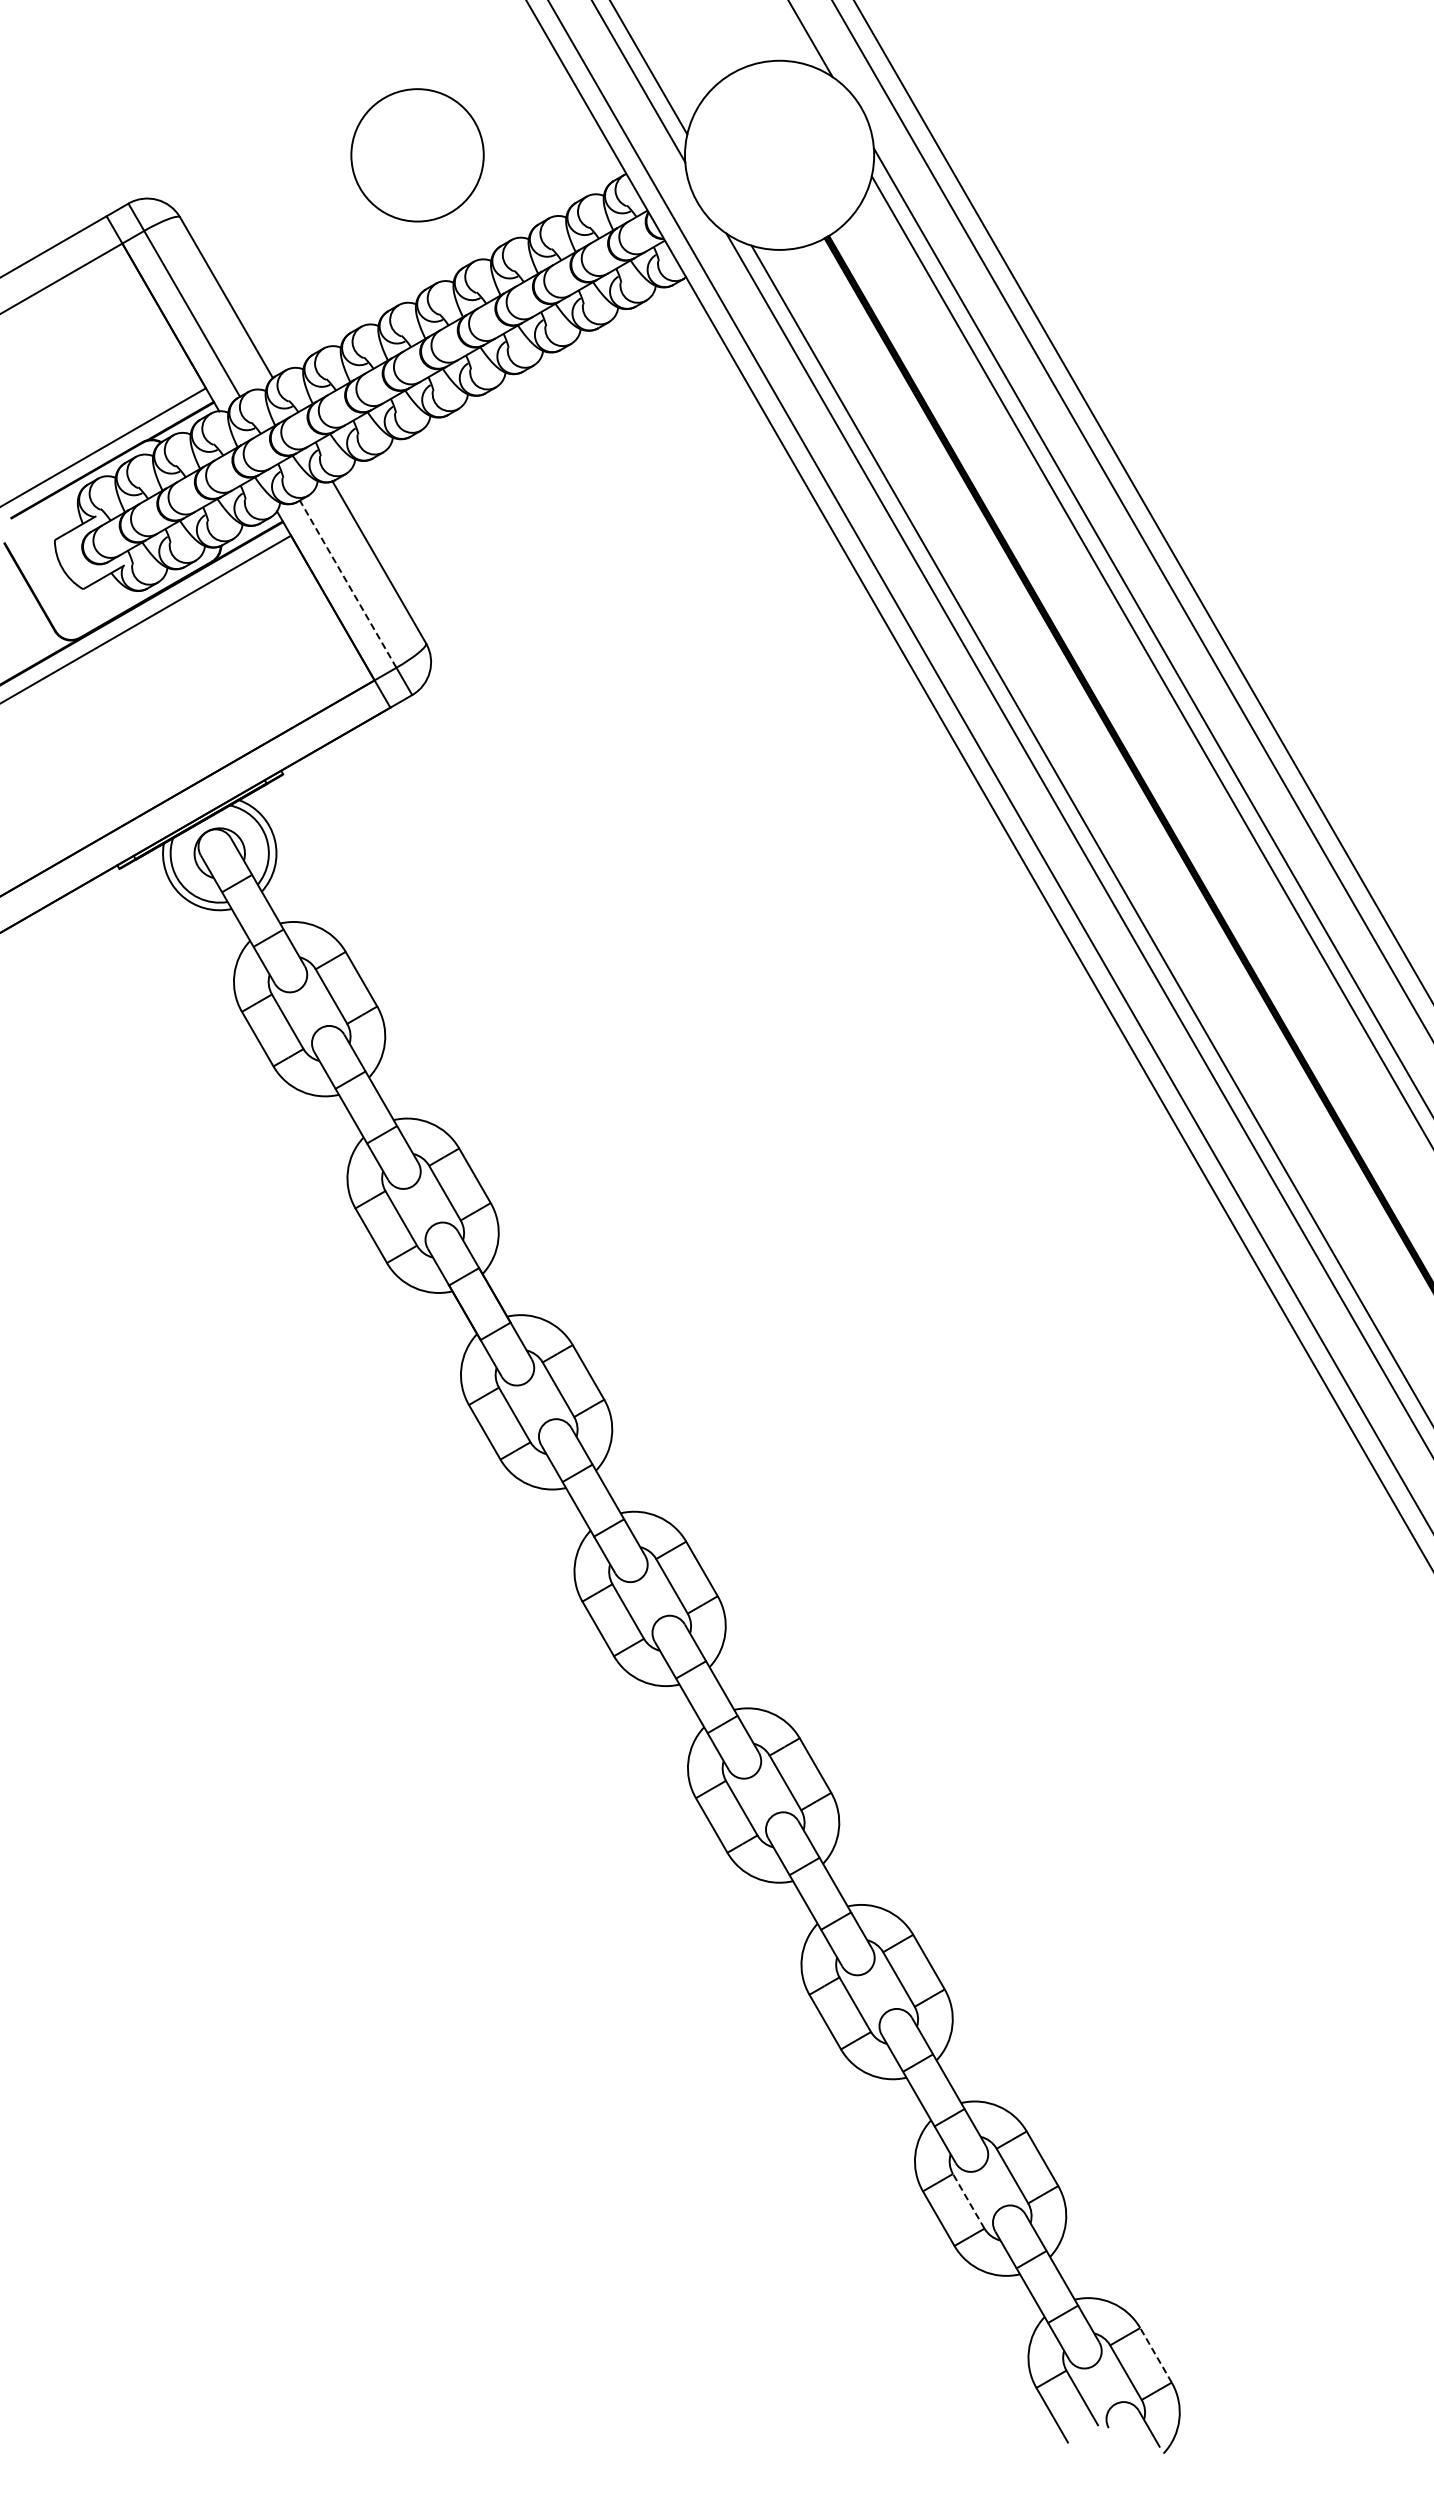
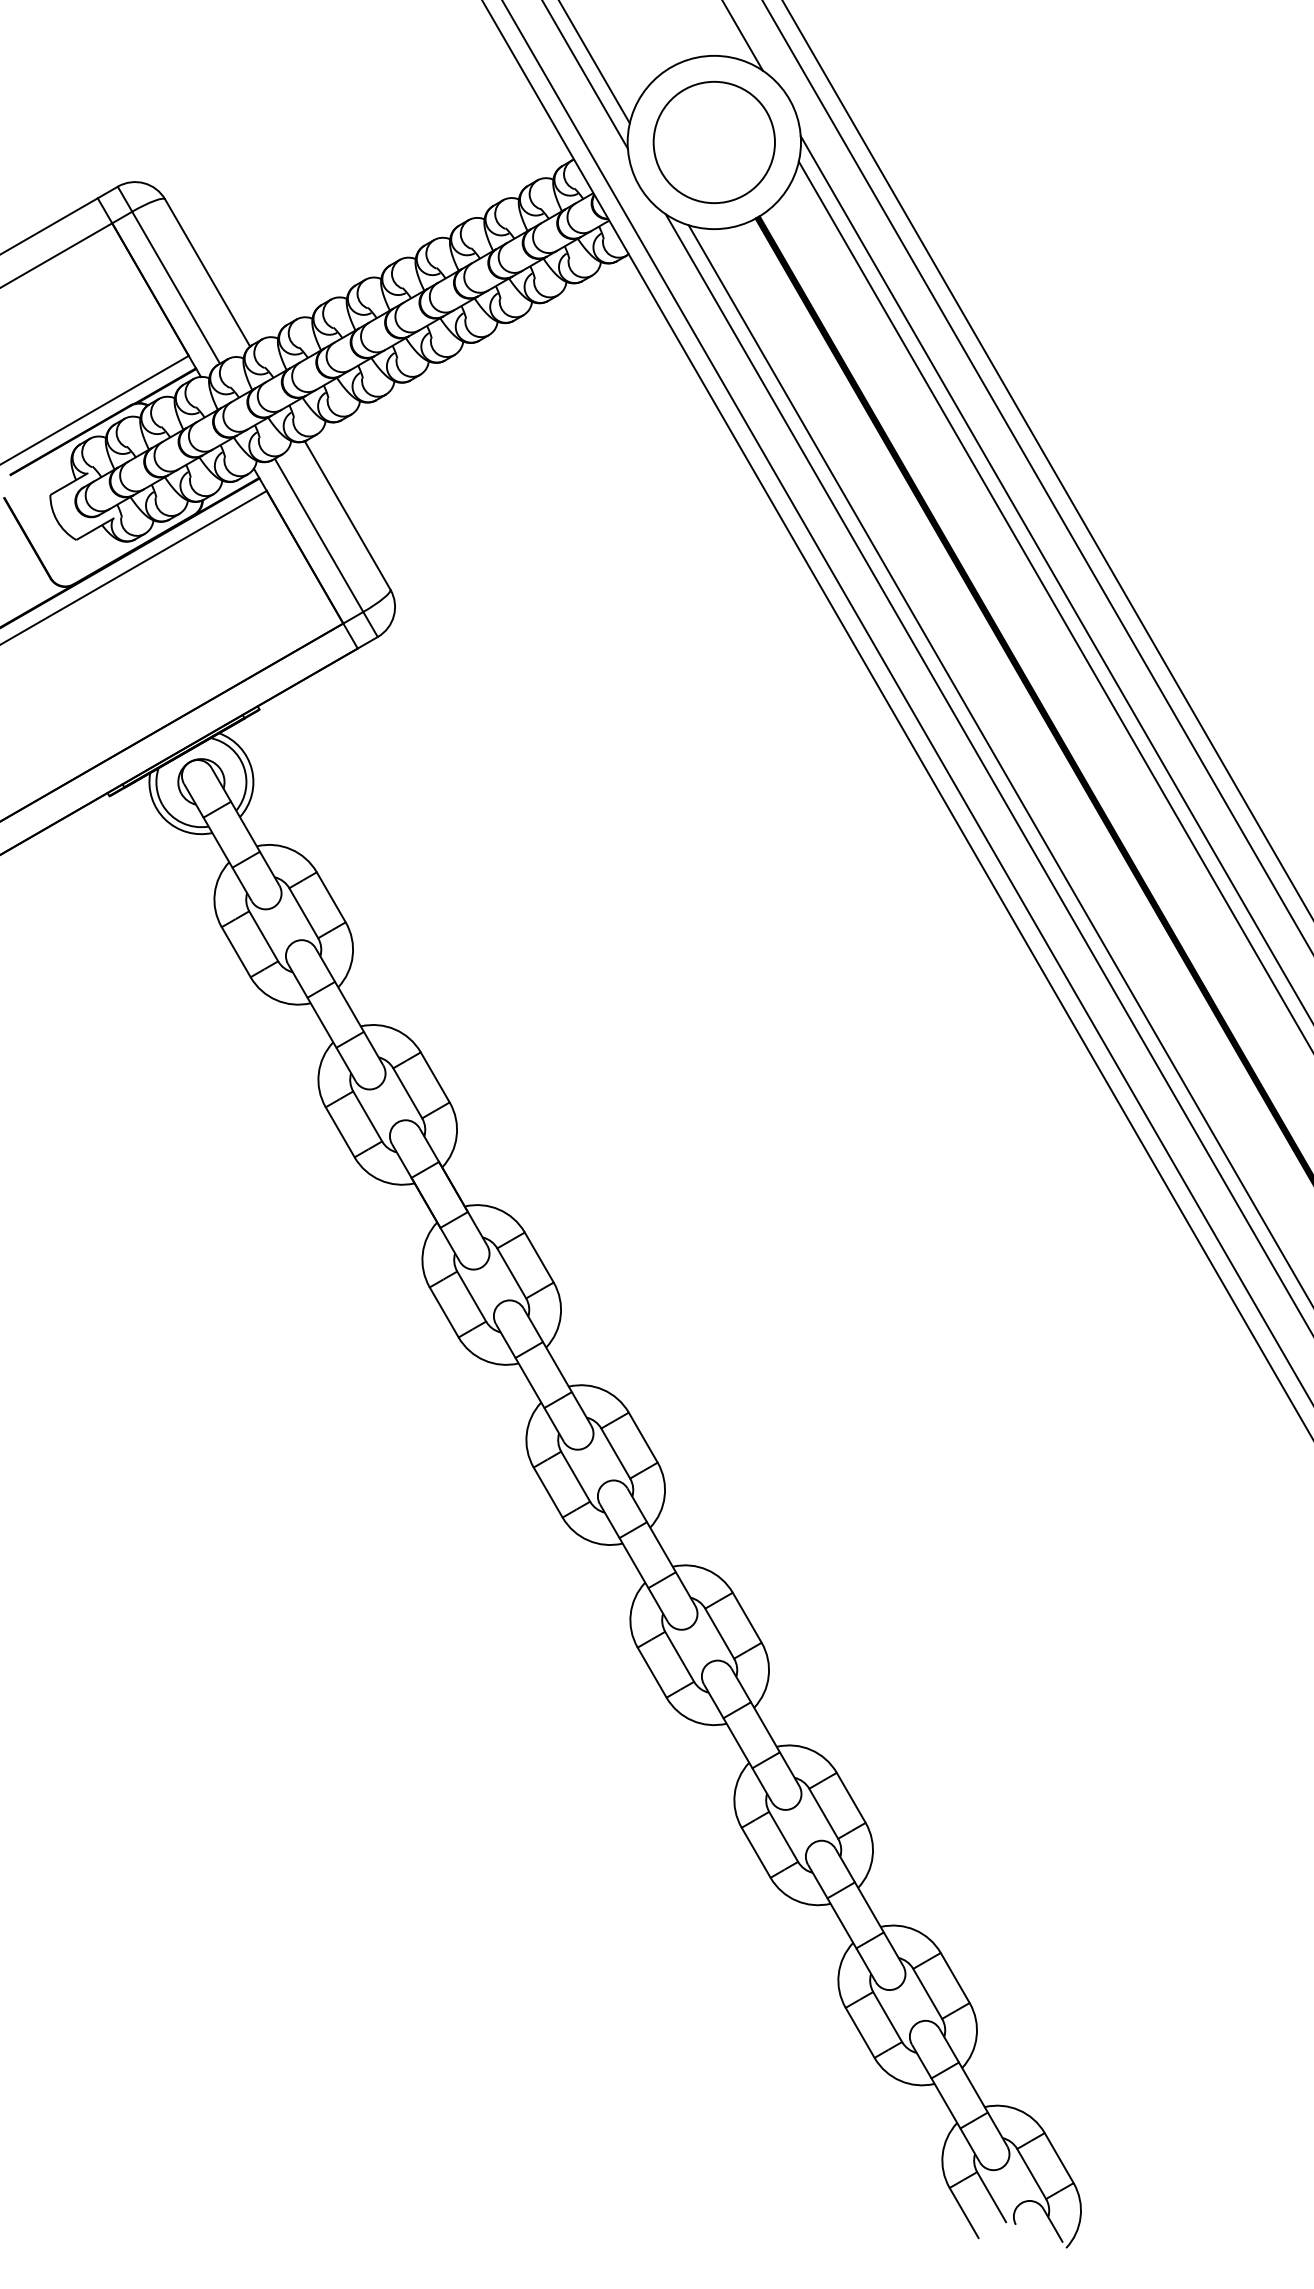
circle: (417, 155) -> (714, 142), moved
line: (348, 584) -> (319, 535), dashed -> solid
line: (968, 2201) -> (887, 2017), dashed -> solid
line: (1156, 2355) -> (1059, 2158), dashed -> solid

